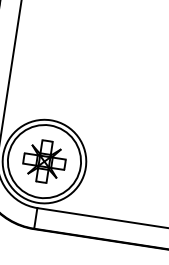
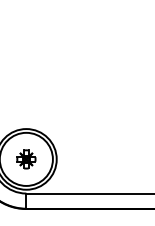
part: (44, 161) -> (26, 159), size x0.6

